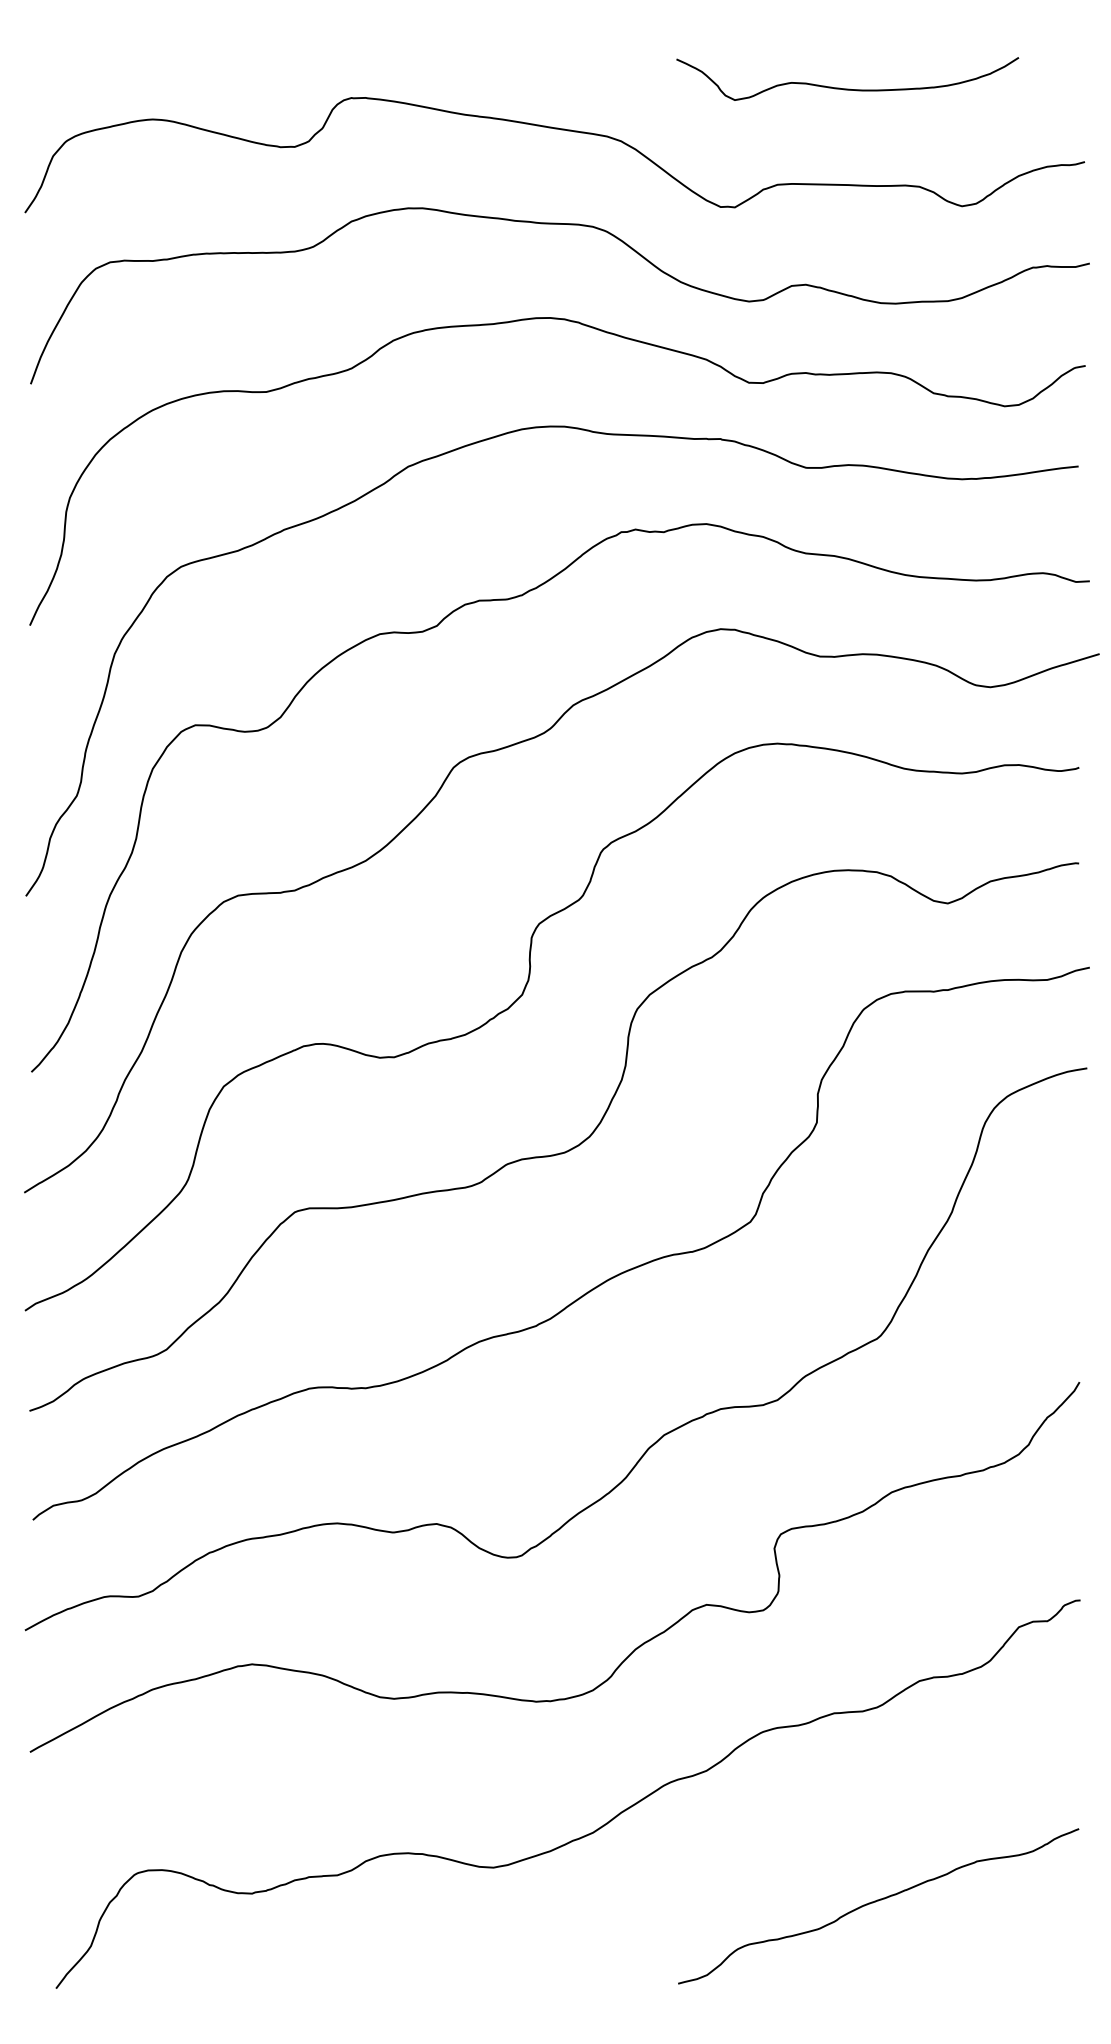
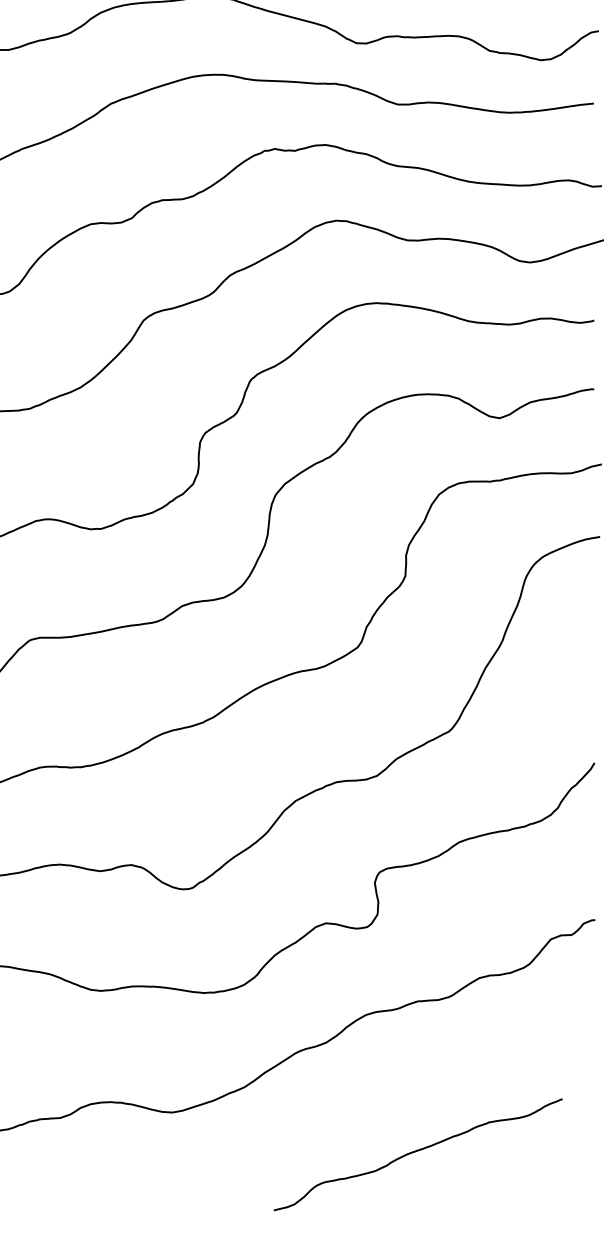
curve: (878, 1901) -> (418, 1151), moved

